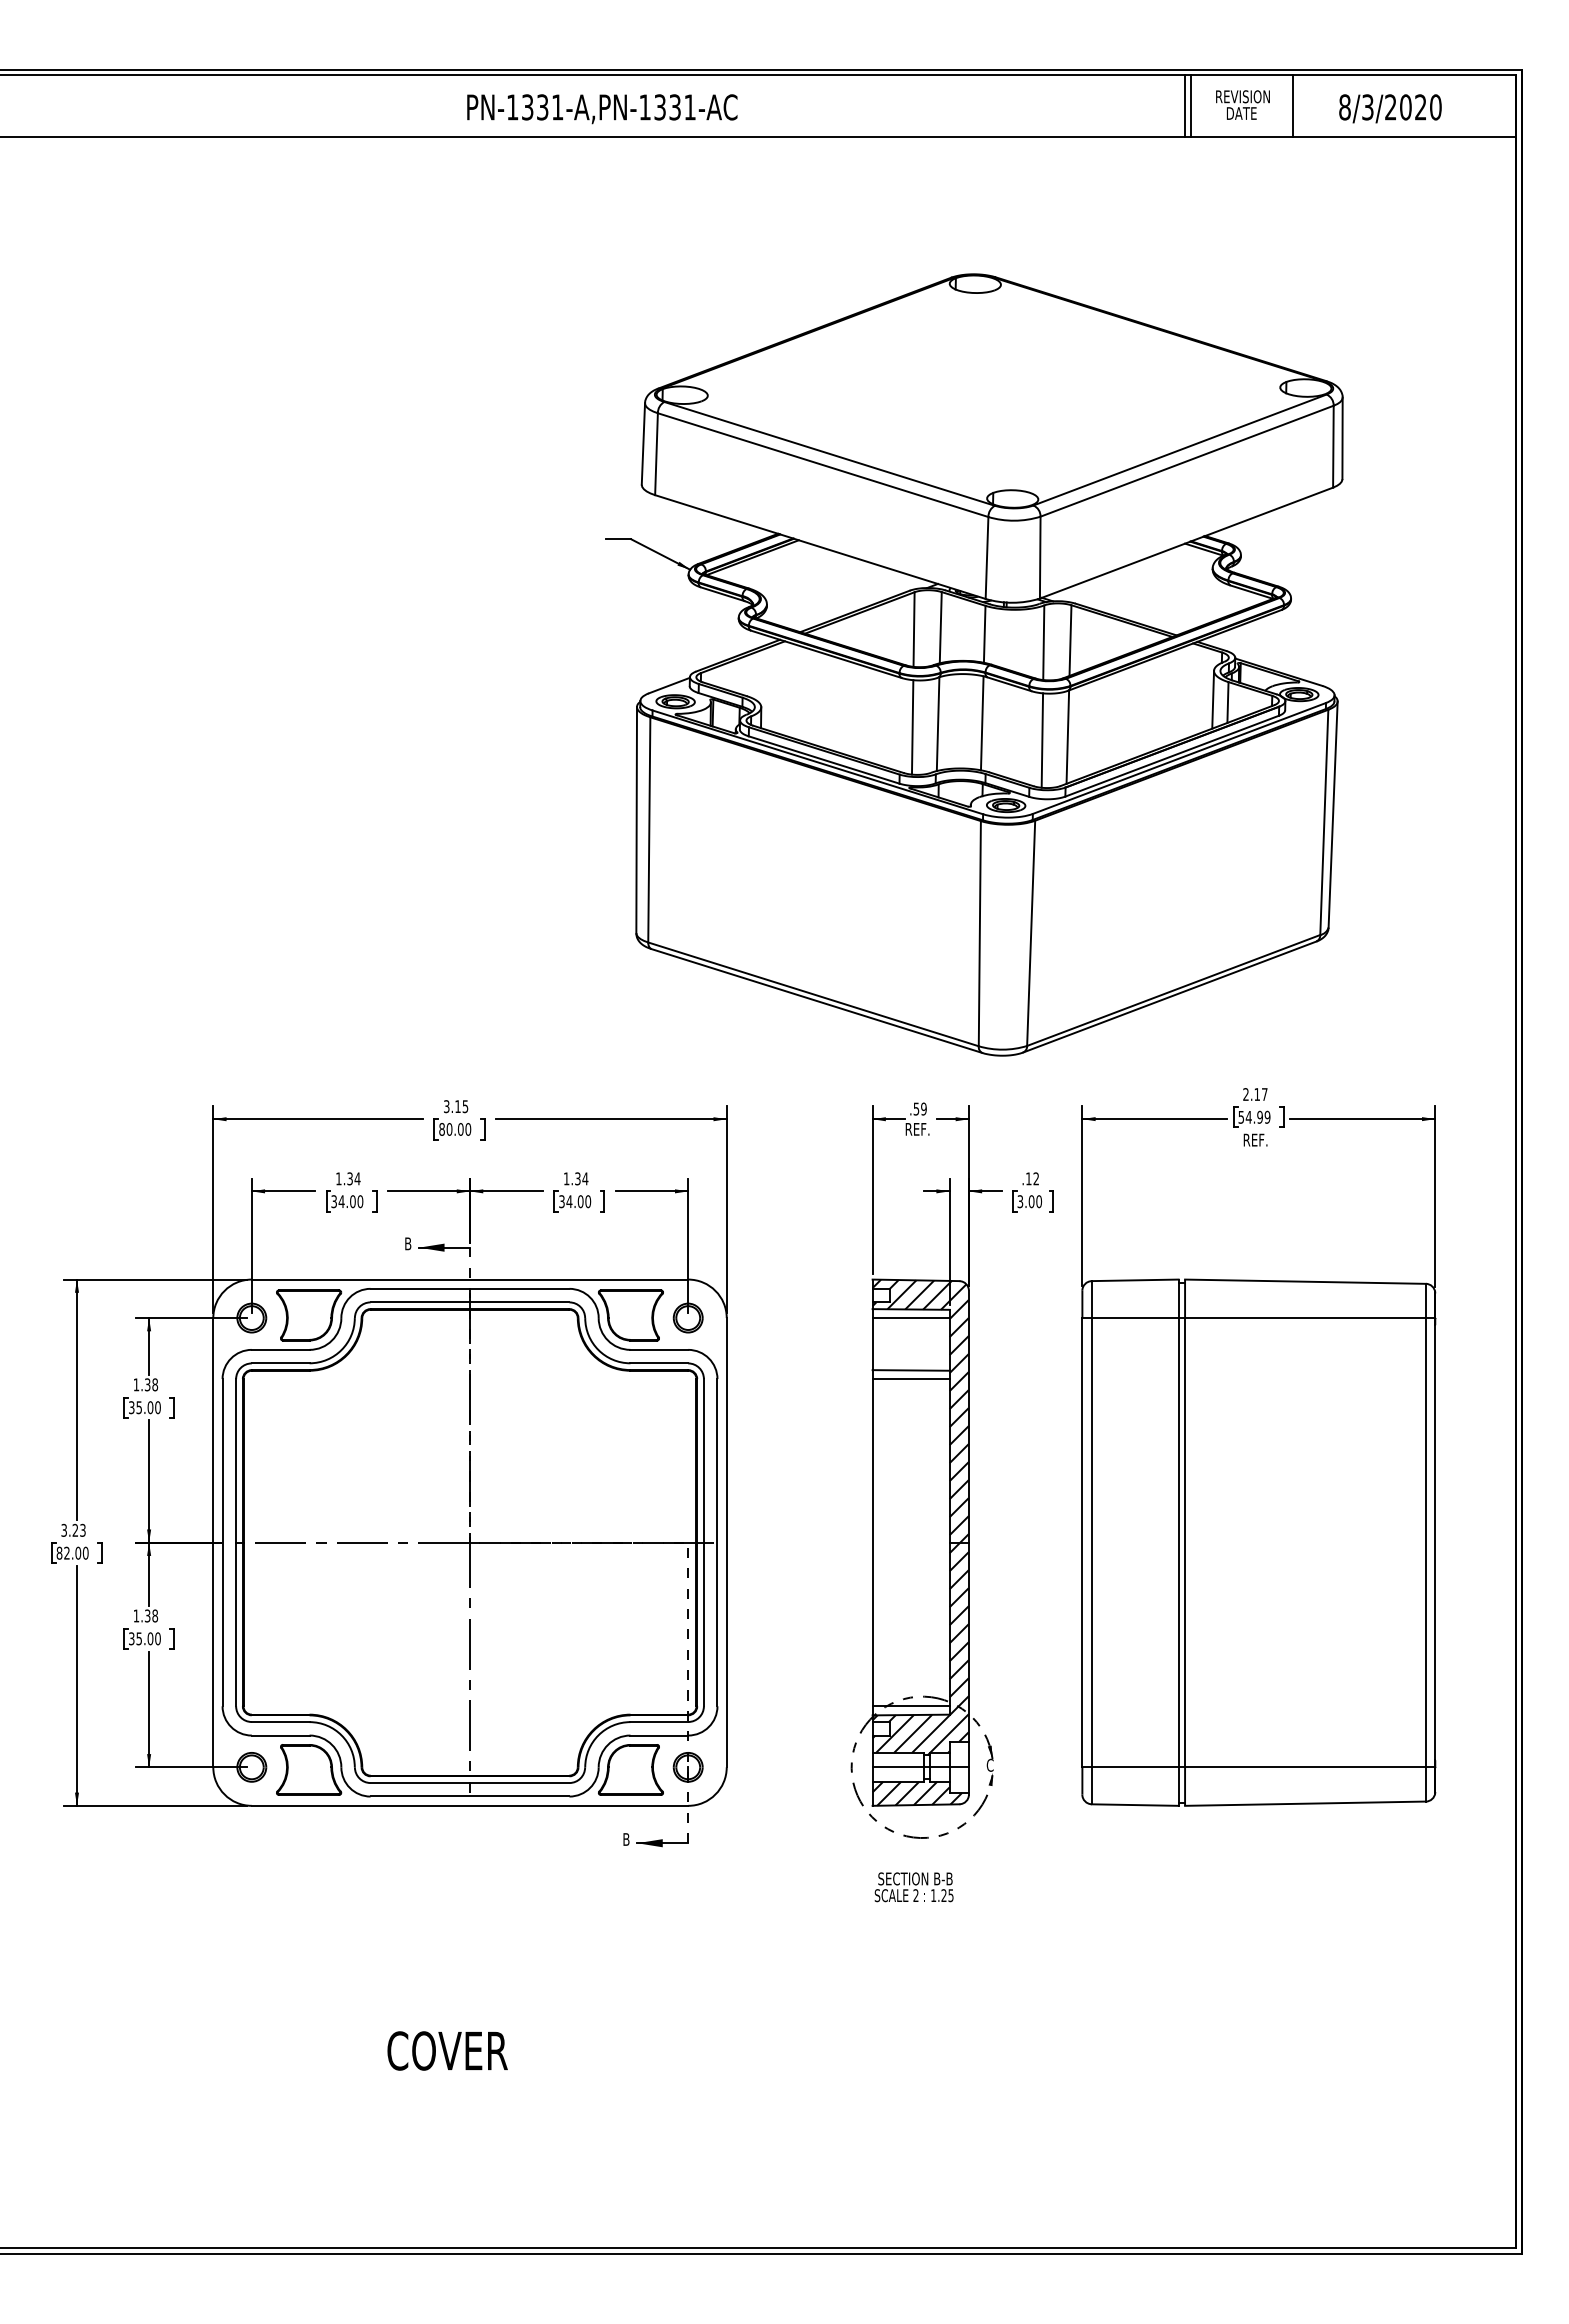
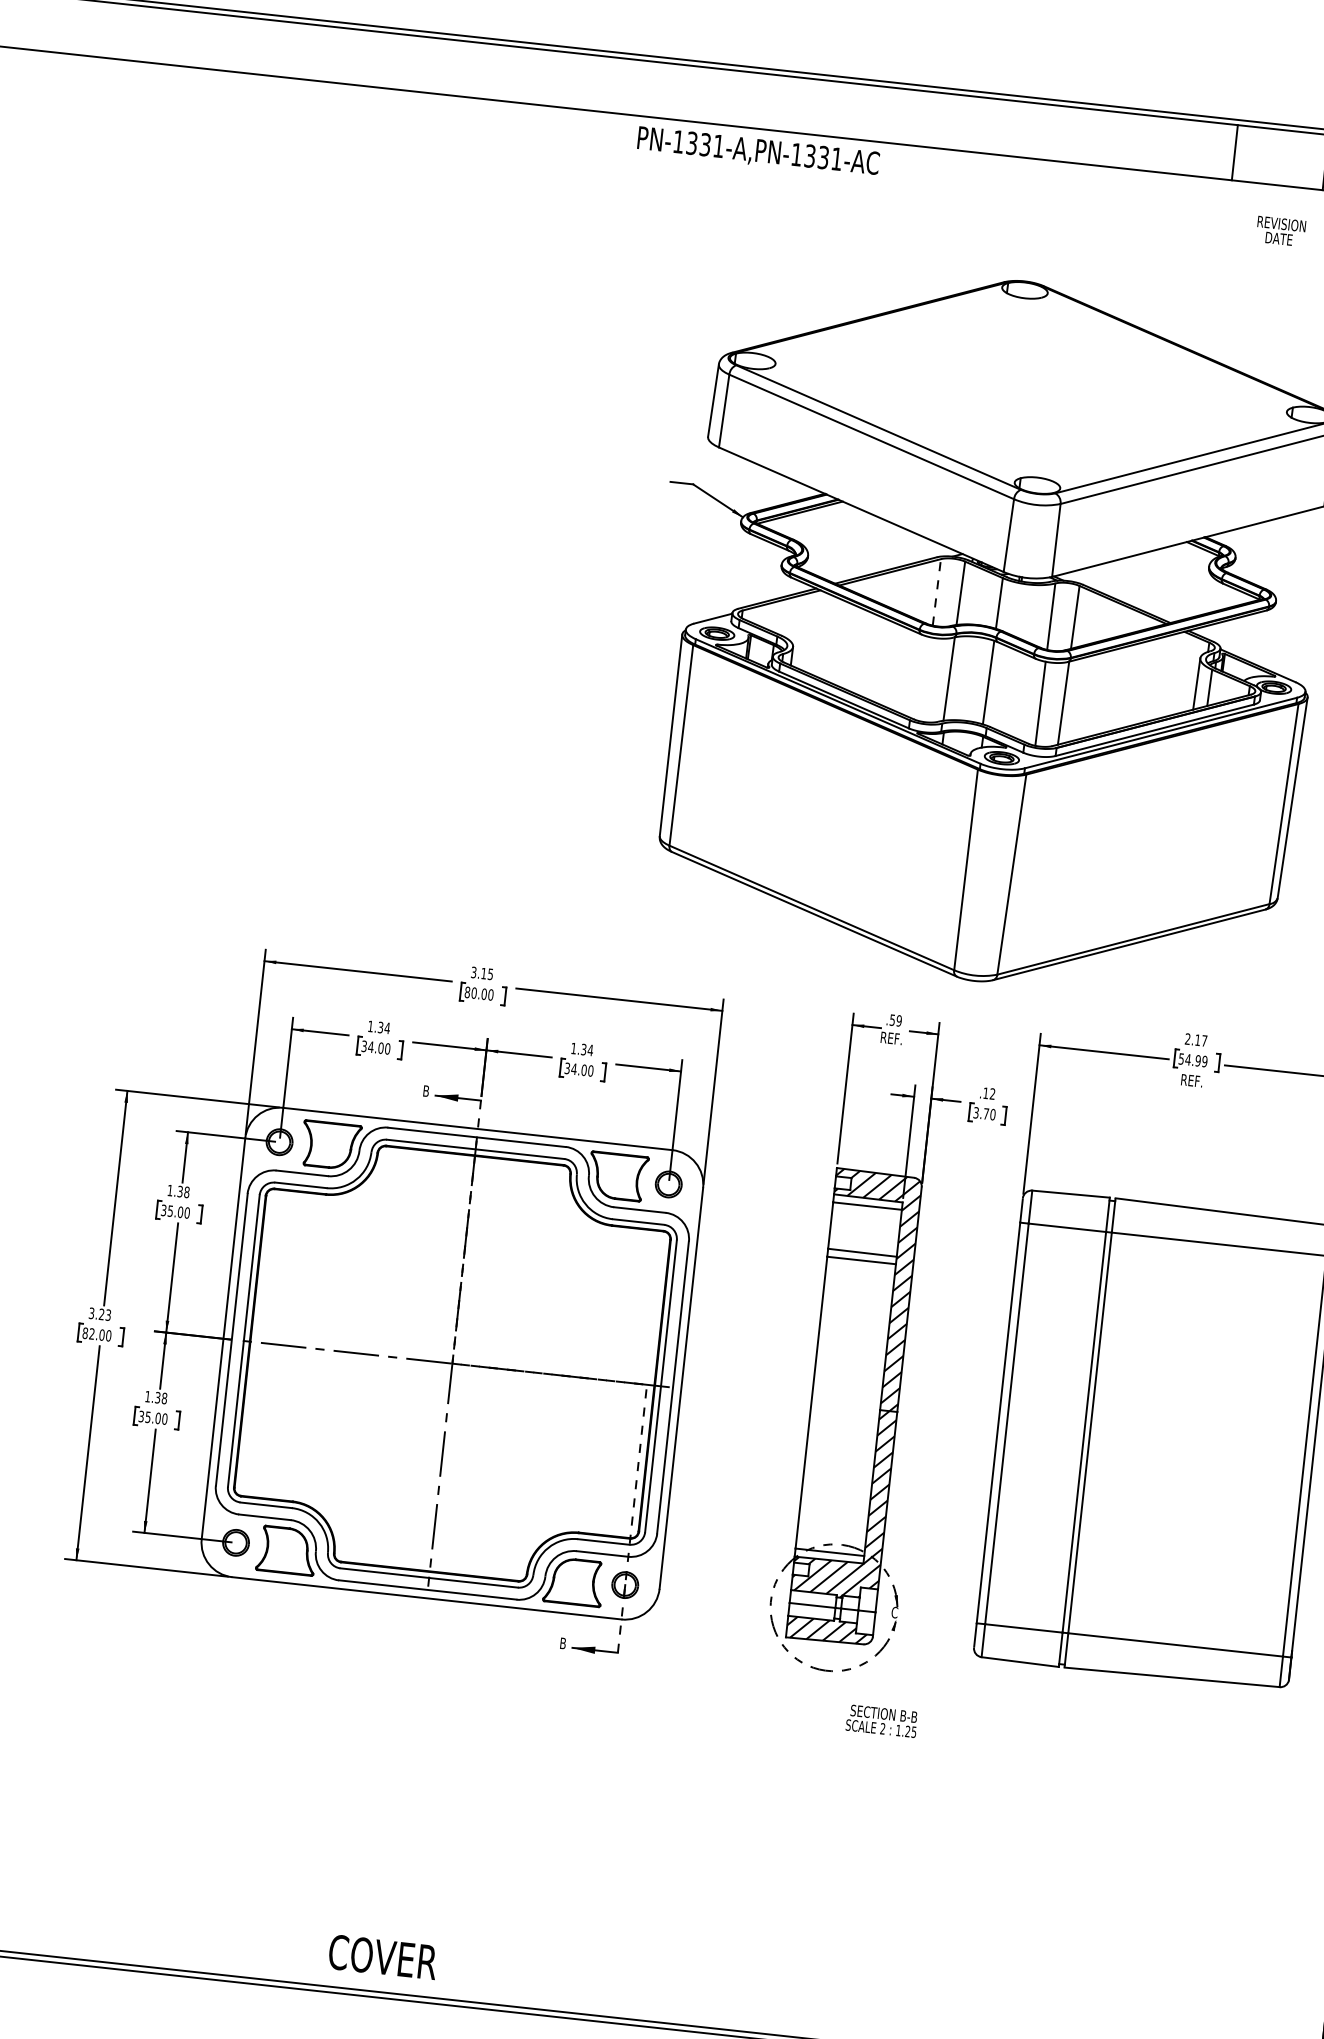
text: (1242, 104) -> (1280, 230), moved
line: (1184, 106) -> (1228, 152), removed
text: (602, 109) -> (758, 152), moved
line: (914, 629) -> (937, 592), solid -> dashed
line: (912, 727) -> (925, 679), removed
text: (1031, 1201) -> (986, 1113), 3.00 -> 3.70
text: (913, 1887) -> (881, 1721), moved
text: (447, 2050) -> (382, 1956), moved

